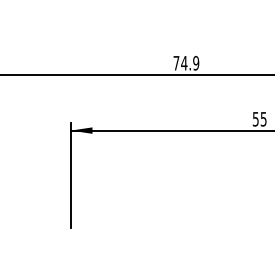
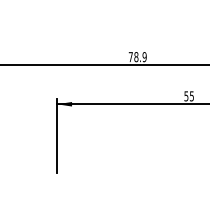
text: (184, 63) -> (136, 57), 74.9 -> 78.9

